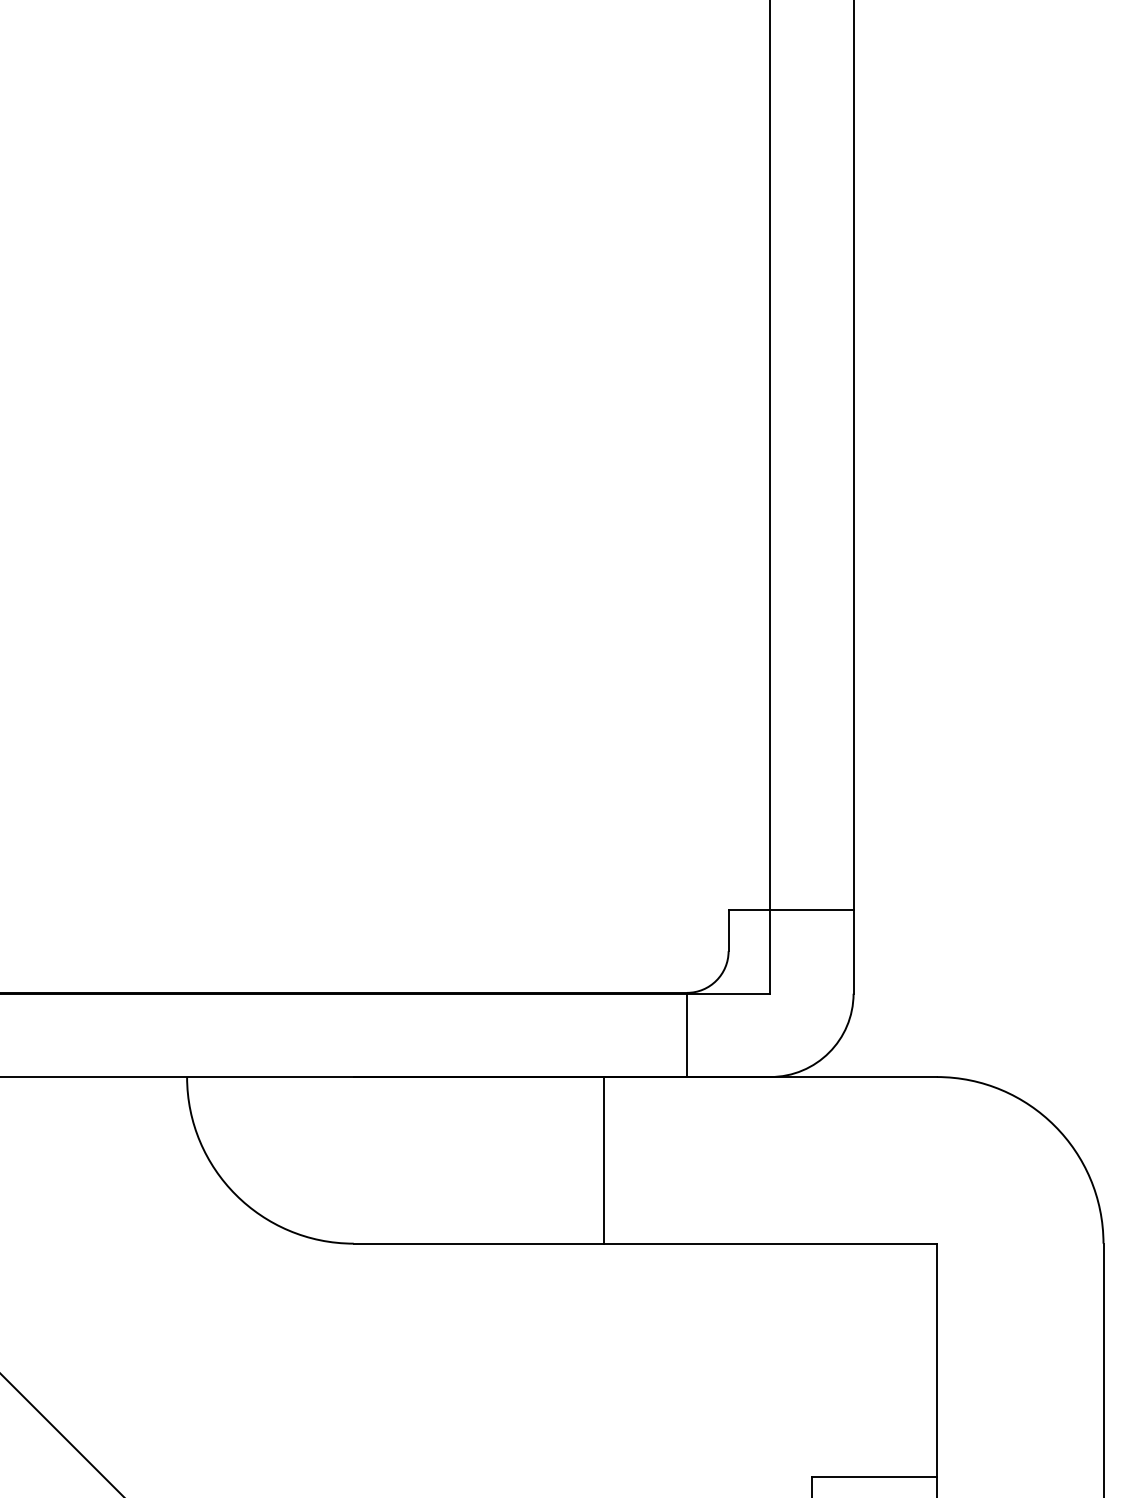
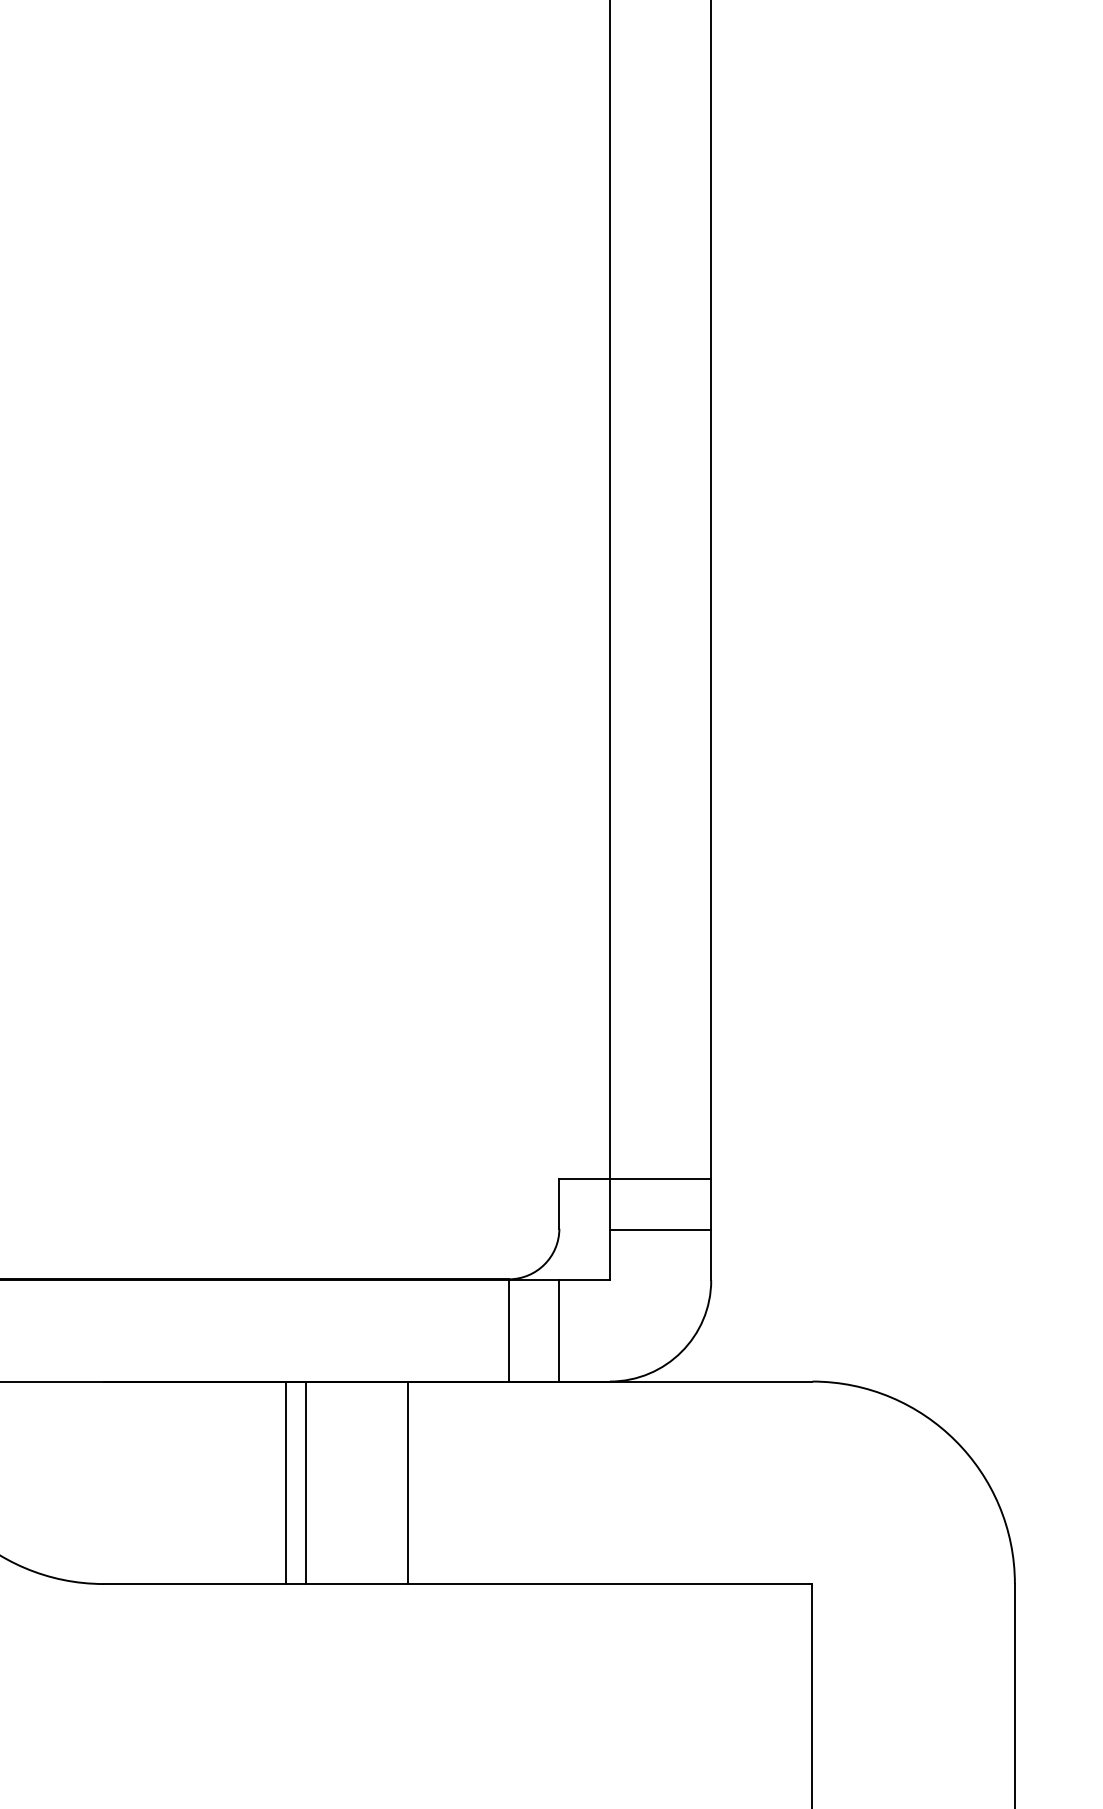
line: (811, 952) -> (660, 1230), added
line: (728, 1035) -> (559, 1331), added
line: (503, 1160) -> (285, 1482), added
line: (520, 1160) -> (306, 1482), added

